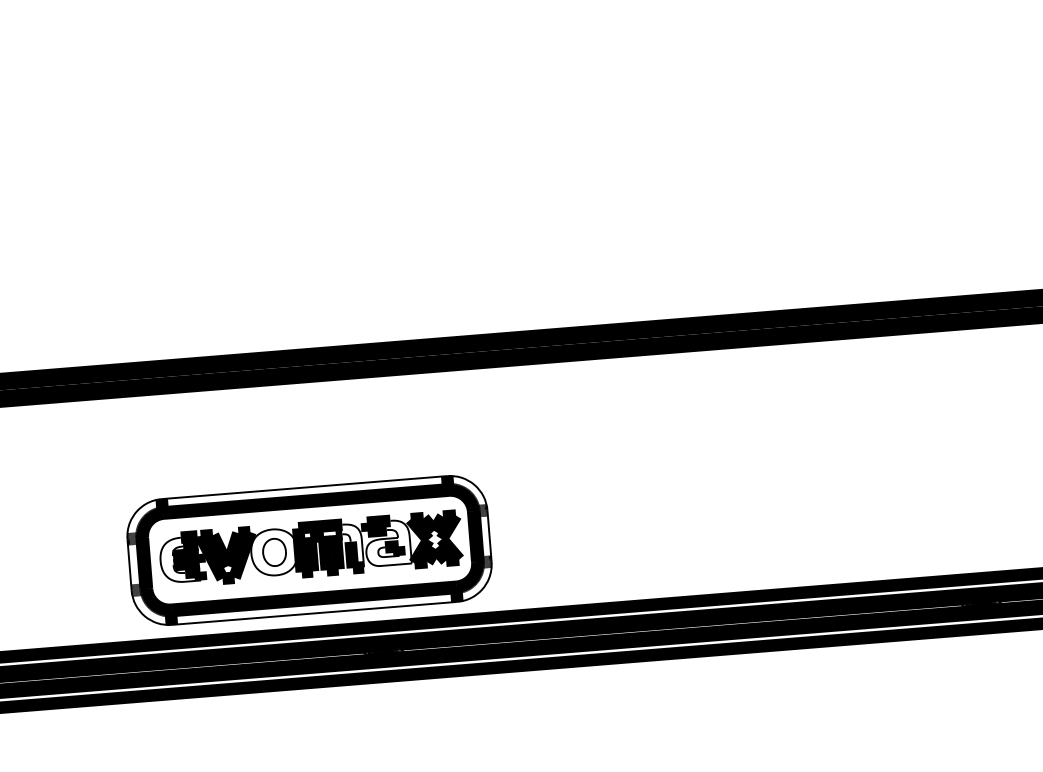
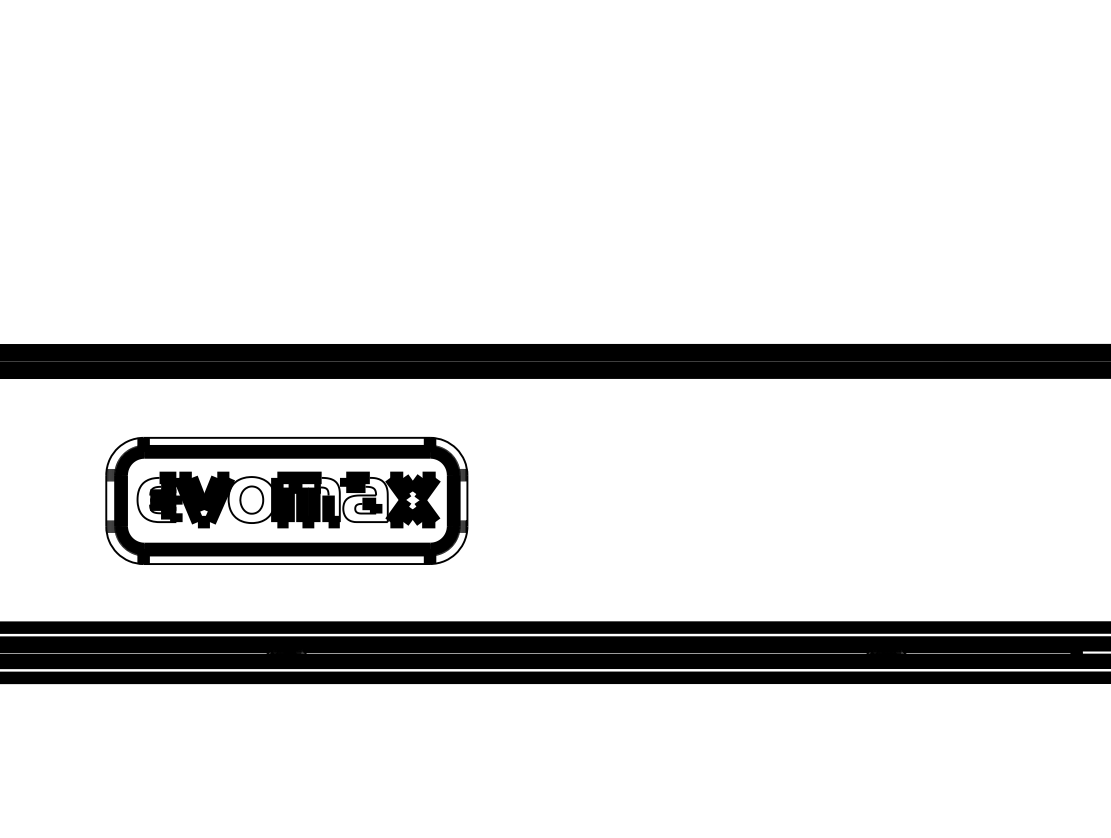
part: (309, 550) -> (286, 500), moved

